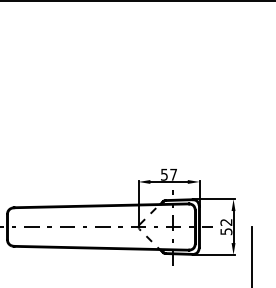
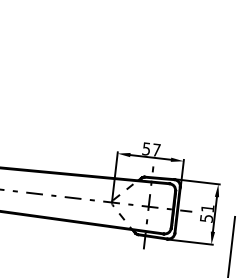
text: (226, 222) -> (207, 208), 52 -> 51

